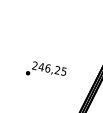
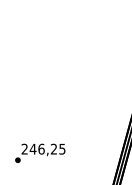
text: (46, 70) -> (40, 152), moved

